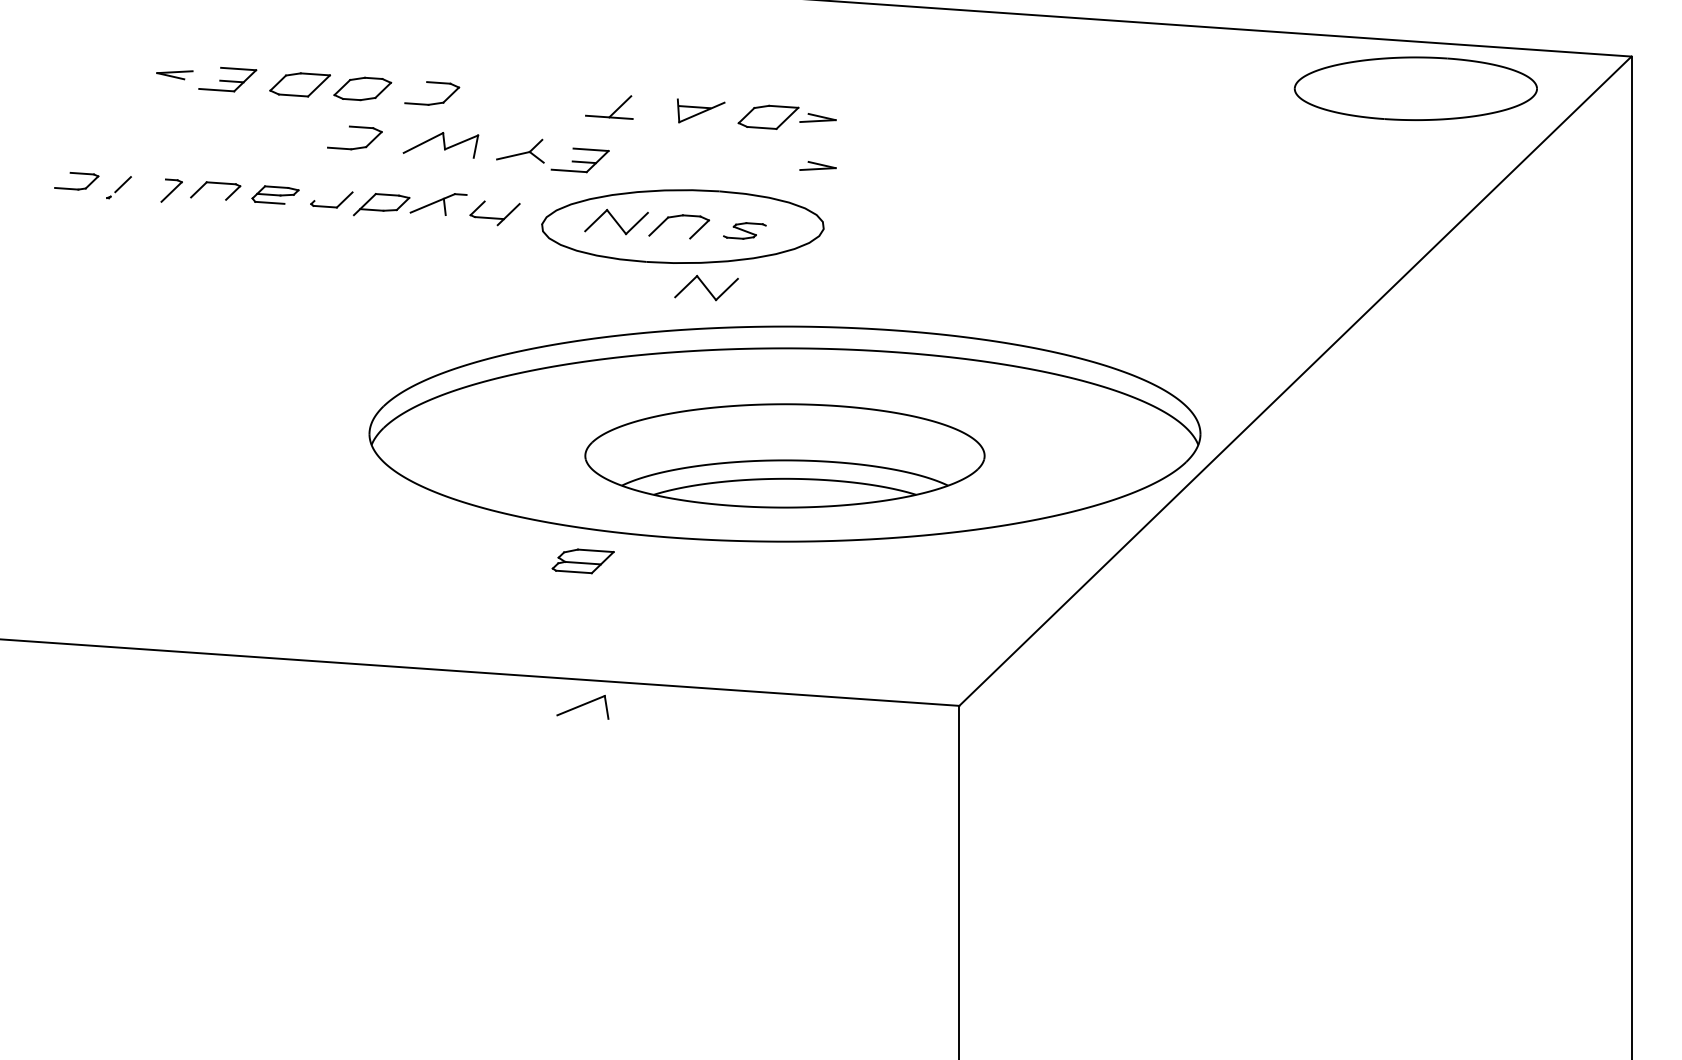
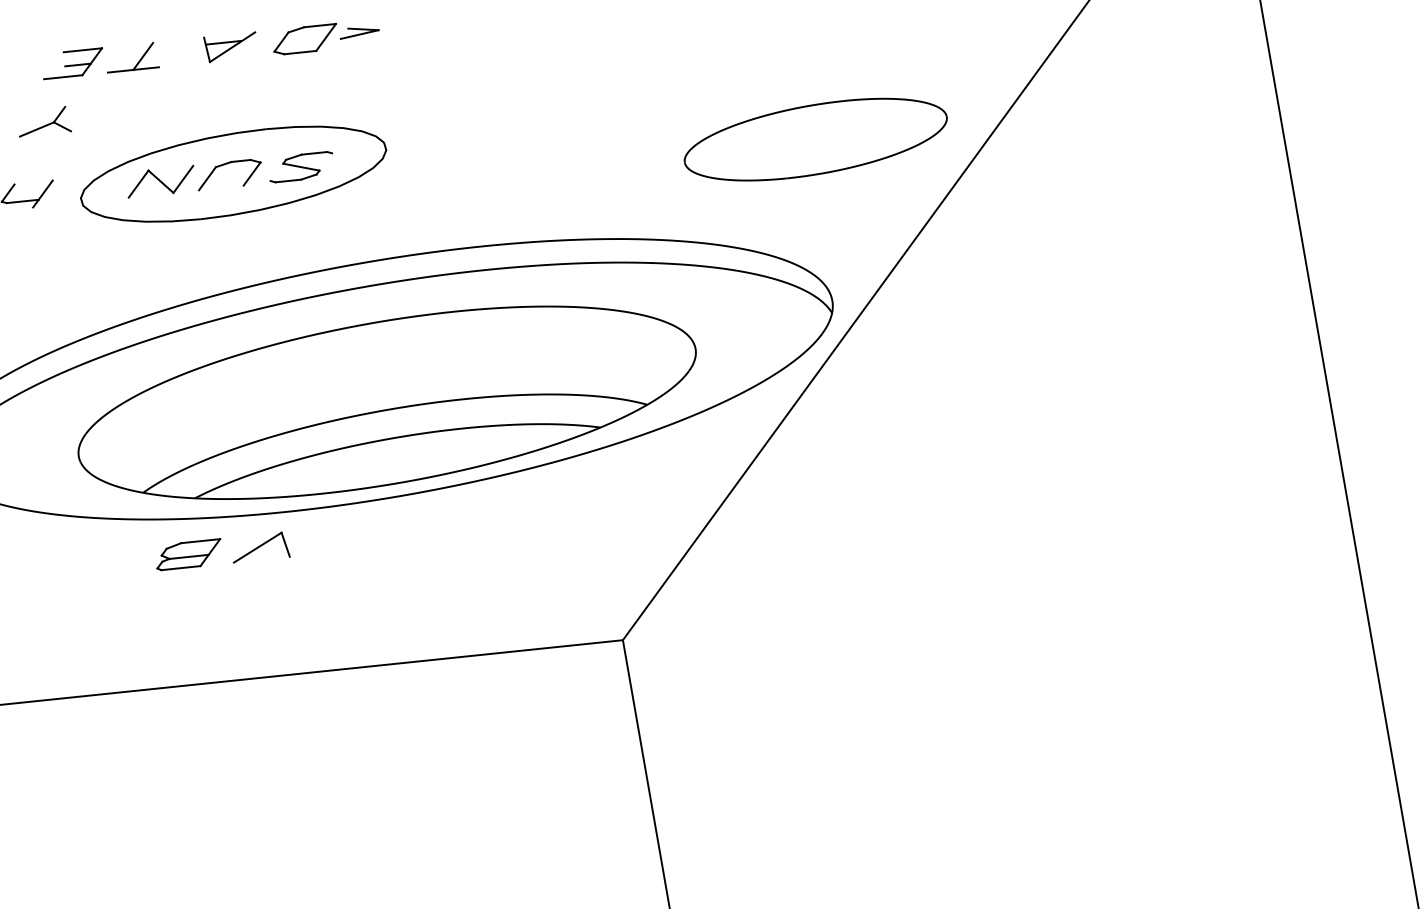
part: (579, 160) -> (72, 64), moved
part: (817, 165) -> (367, 82), removed
part: (744, 230) -> (300, 166), size x1.43
part: (1210, 286) -> (815, 139), added
part: (706, 287) -> (270, 235), removed
part: (784, 455) -> (386, 402), size x1.43
part: (582, 706) -> (259, 548), moved

